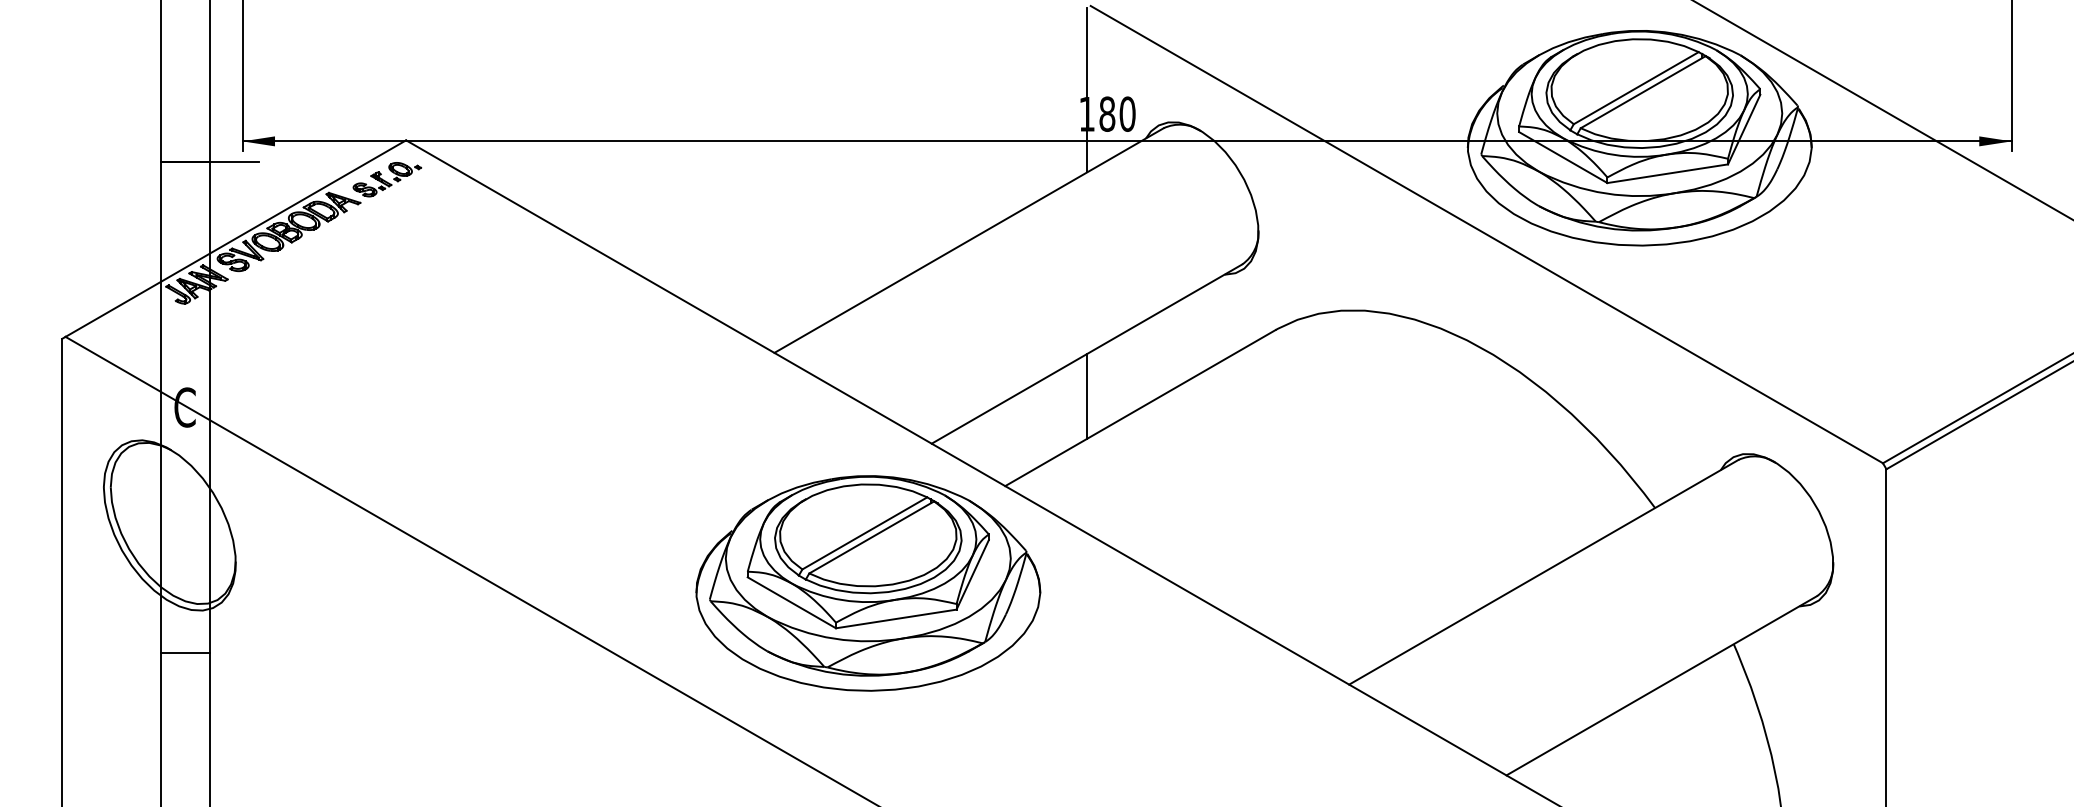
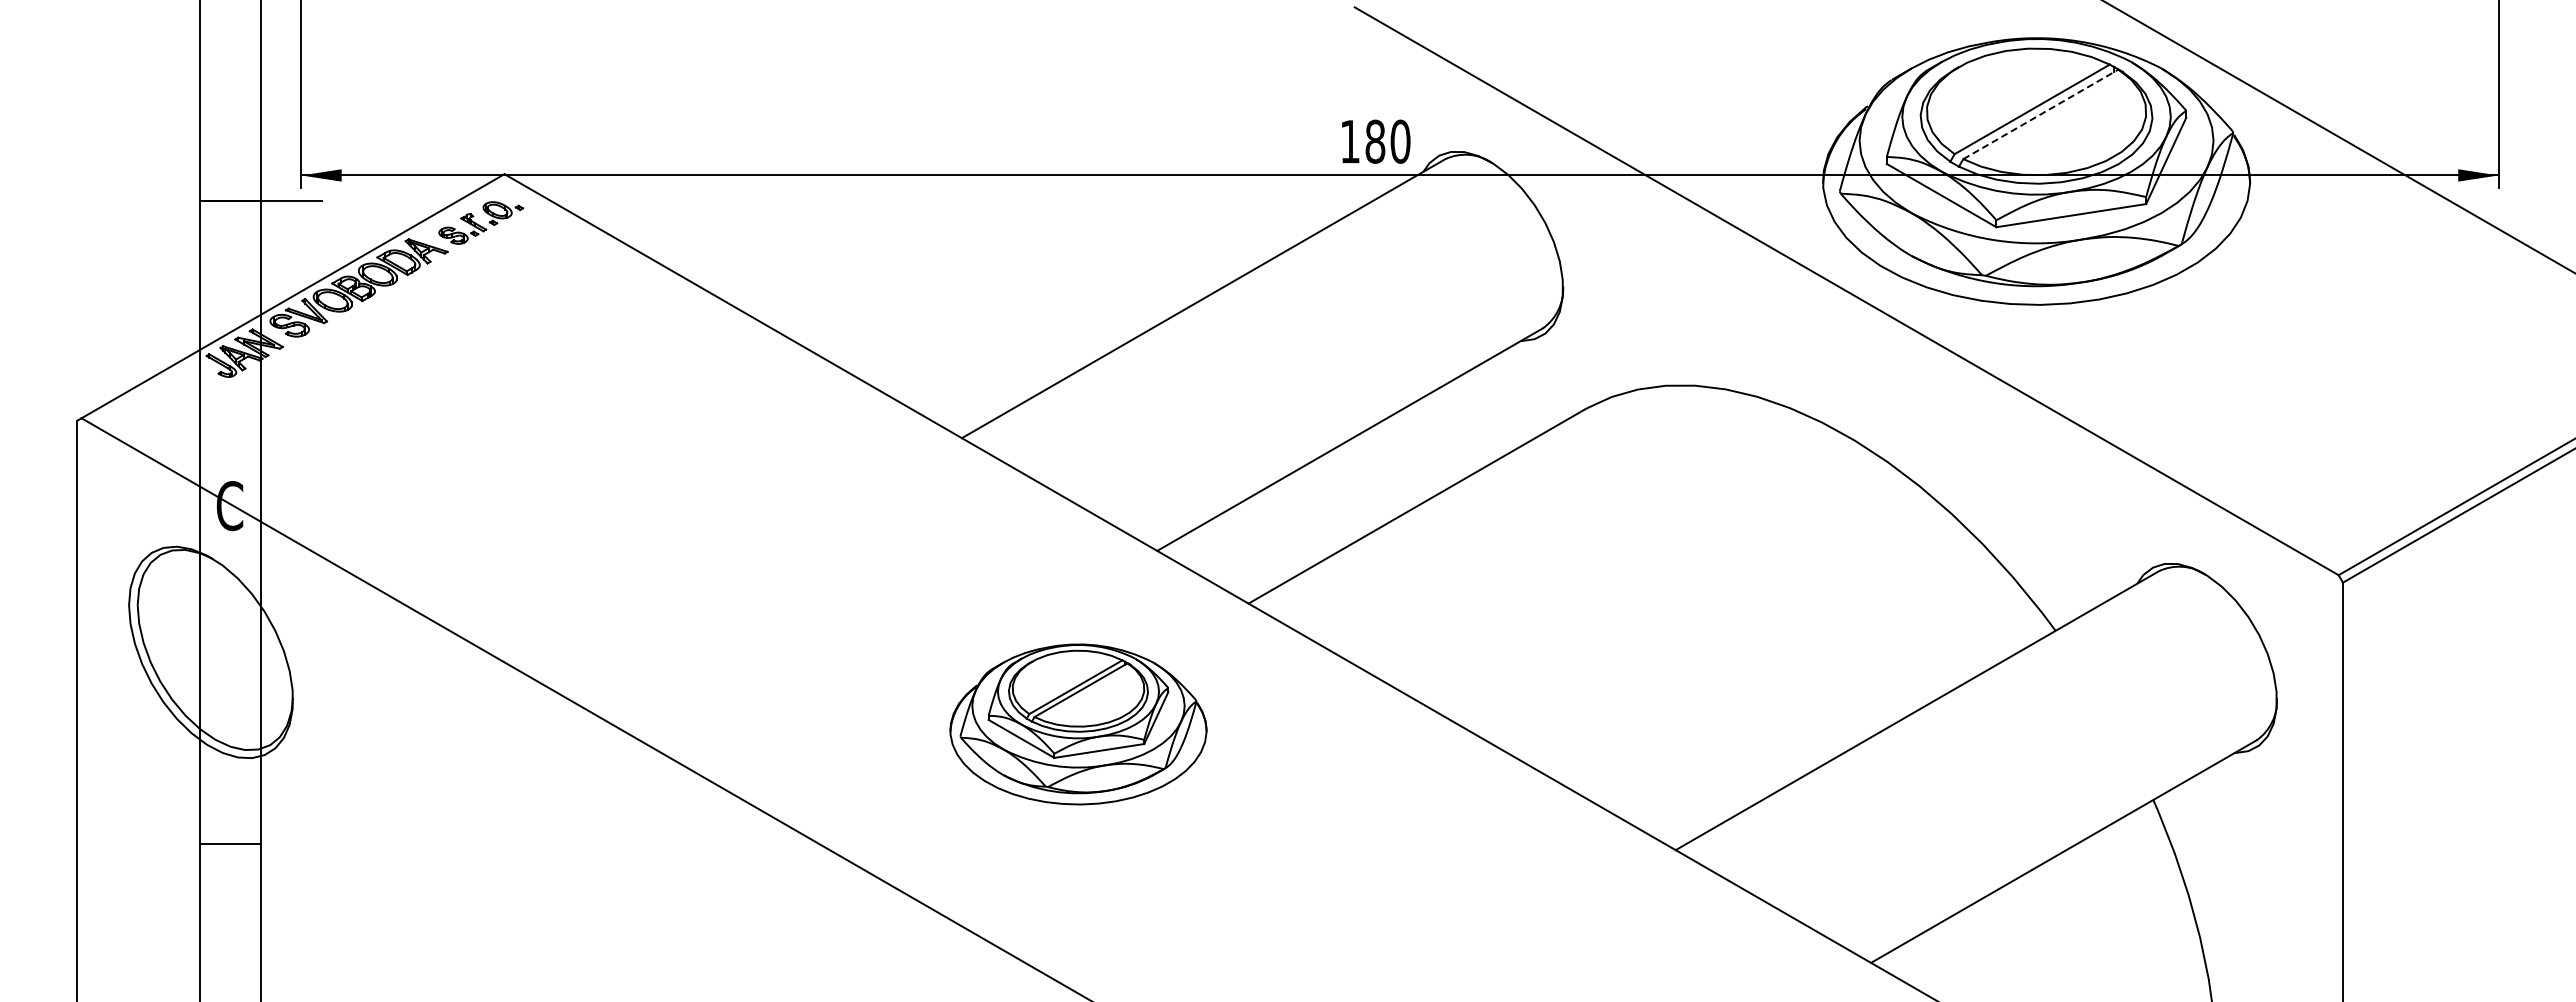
line: (1087, 89) -> (1350, 111), removed
line: (1642, 92) -> (2040, 114), solid -> dashed
line: (1087, 395) -> (1350, 491), removed
part: (868, 583) -> (1078, 724), size x0.6
line: (184, 653) -> (229, 844), moved

